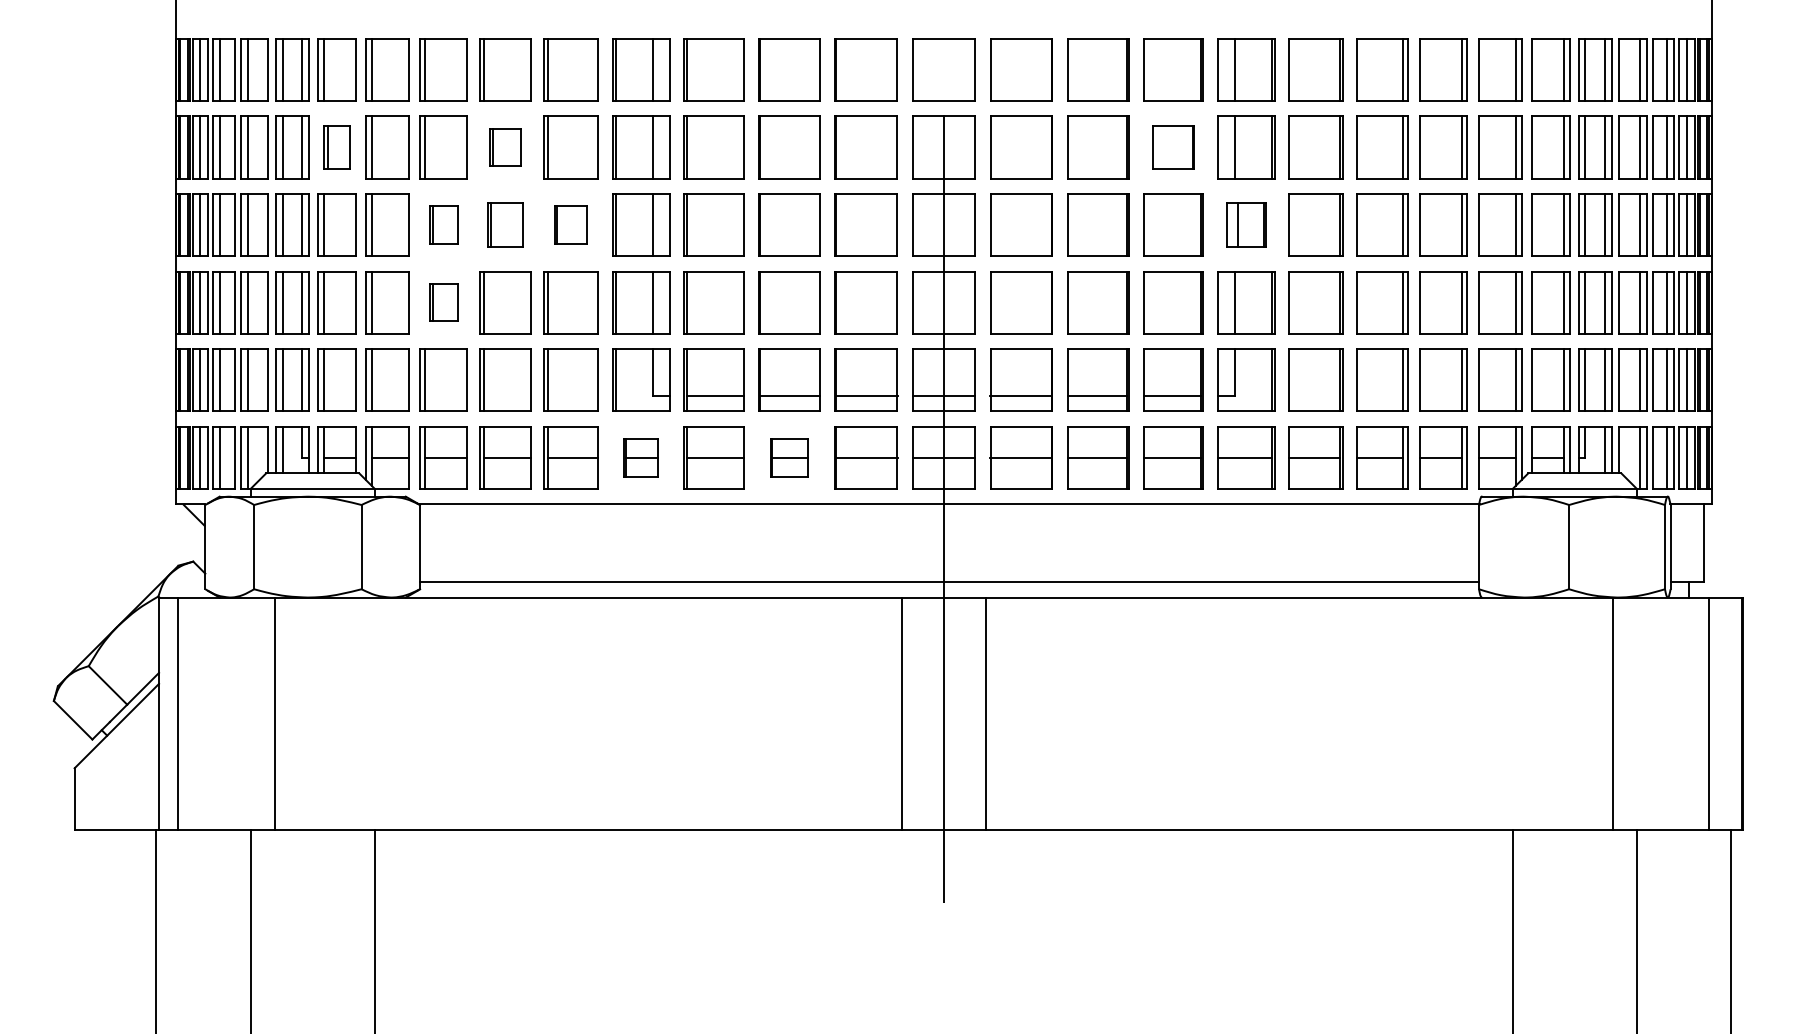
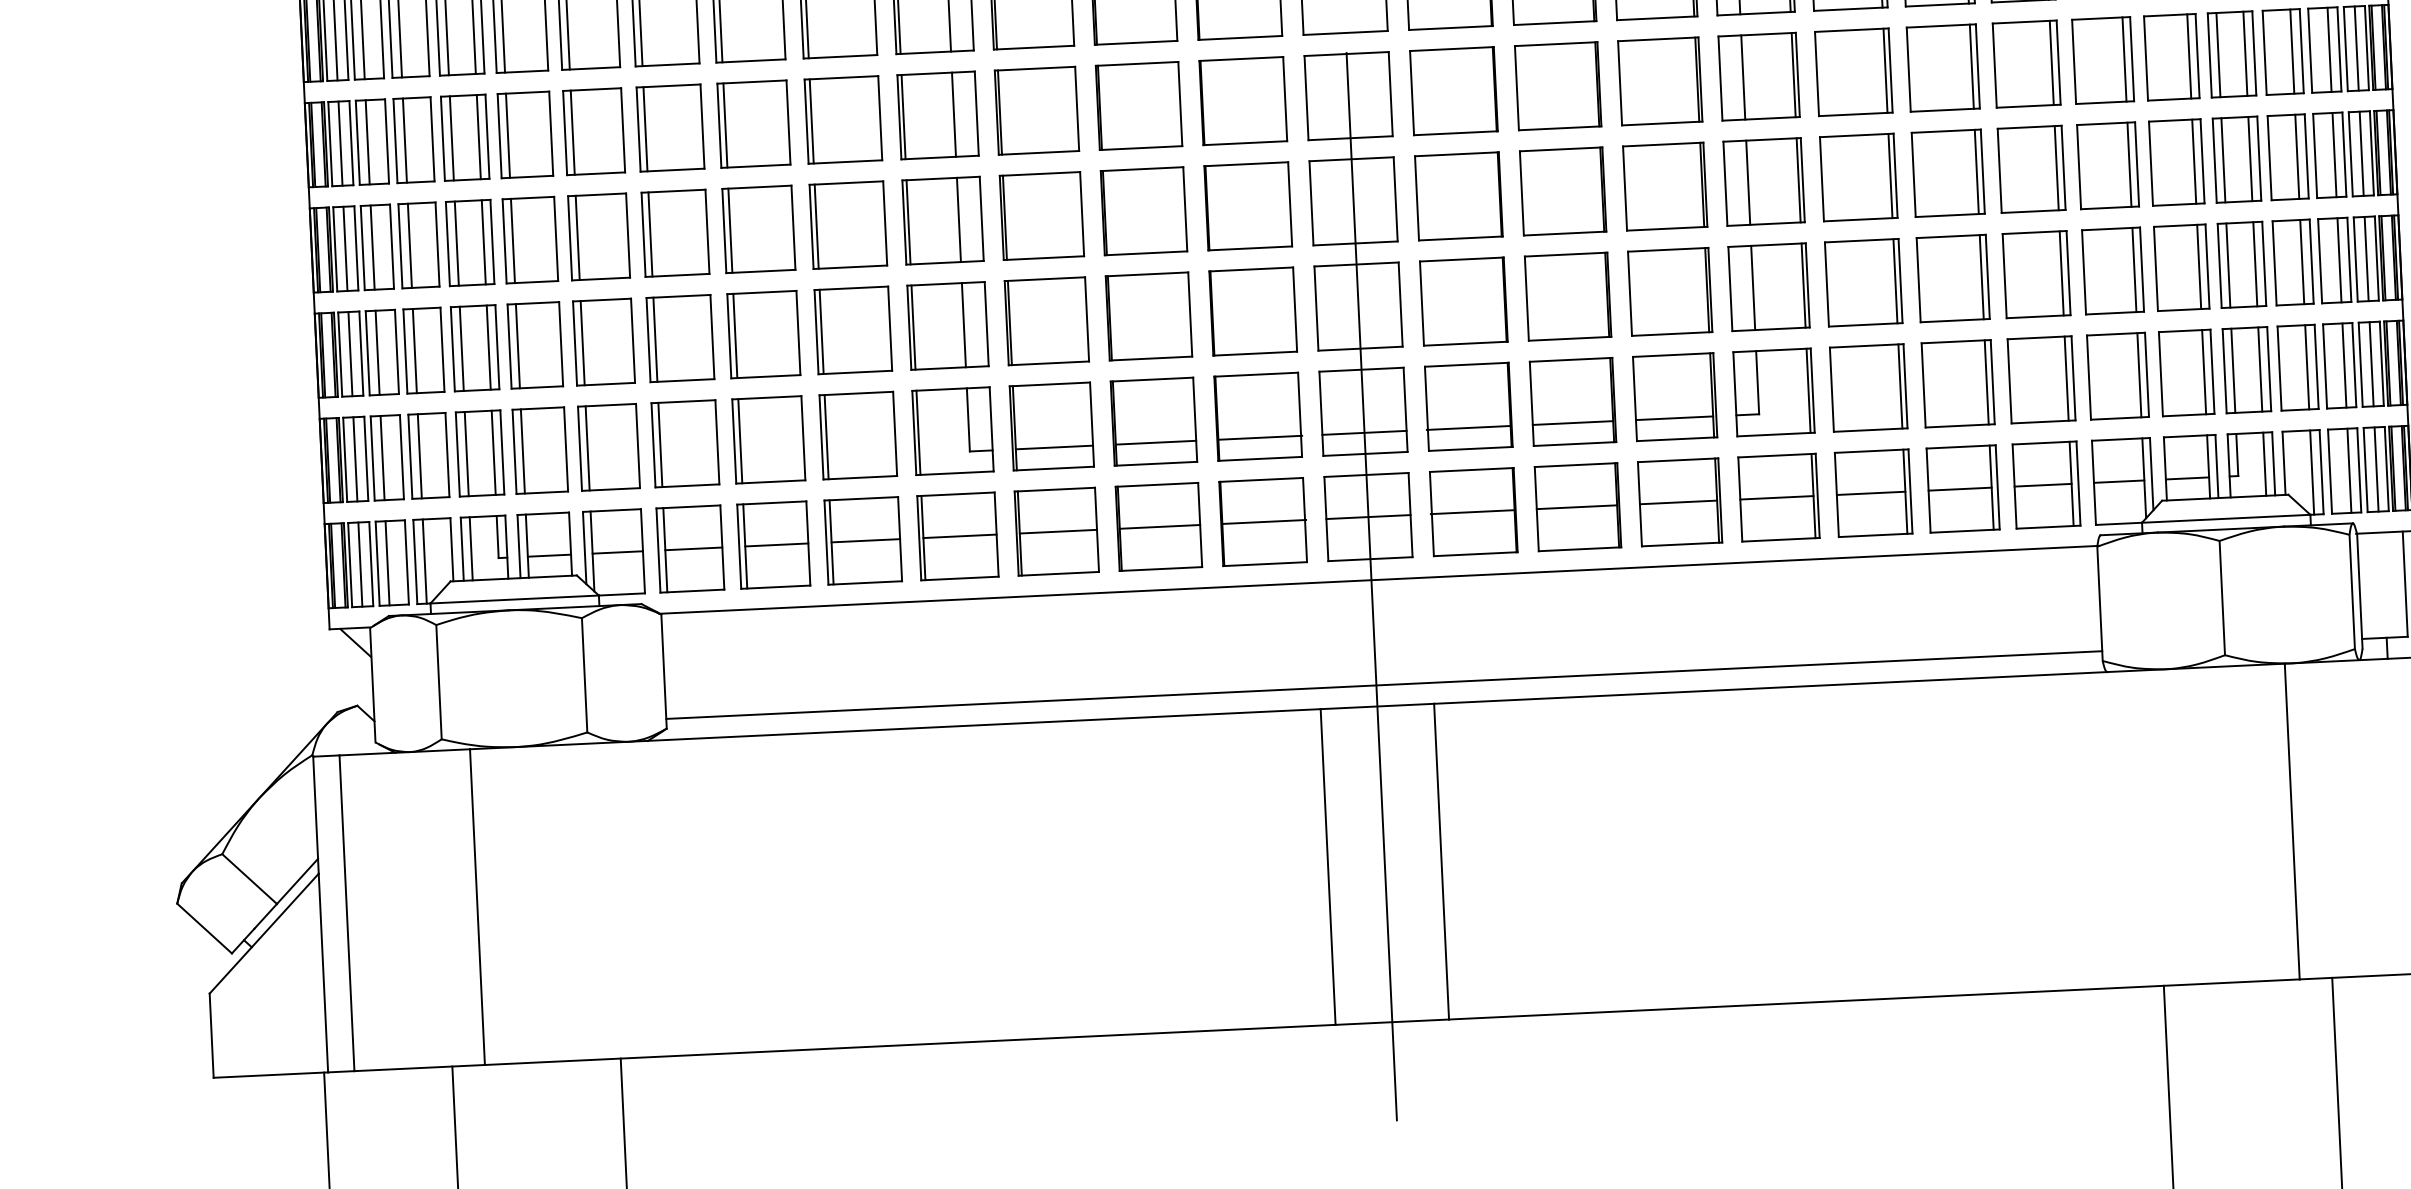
part: (336, 147) -> (525, 134), size x1.43
part: (505, 147) -> (754, 124), size x1.67
part: (1173, 147) -> (1660, 81), size x1.43
part: (443, 224) -> (675, 232), size x1.67
part: (505, 224) -> (759, 228), size x1.43
part: (570, 224) -> (847, 224), size x1.67
part: (1246, 224) -> (1764, 181), size x1.43
part: (443, 302) -> (680, 338), size x1.67
part: (641, 457) -> (958, 535), size x1.67
part: (789, 457) -> (1159, 526), size x1.67

